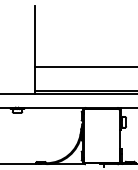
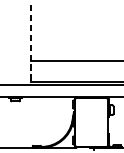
line: (34, 50) -> (30, 45), solid -> dashed

